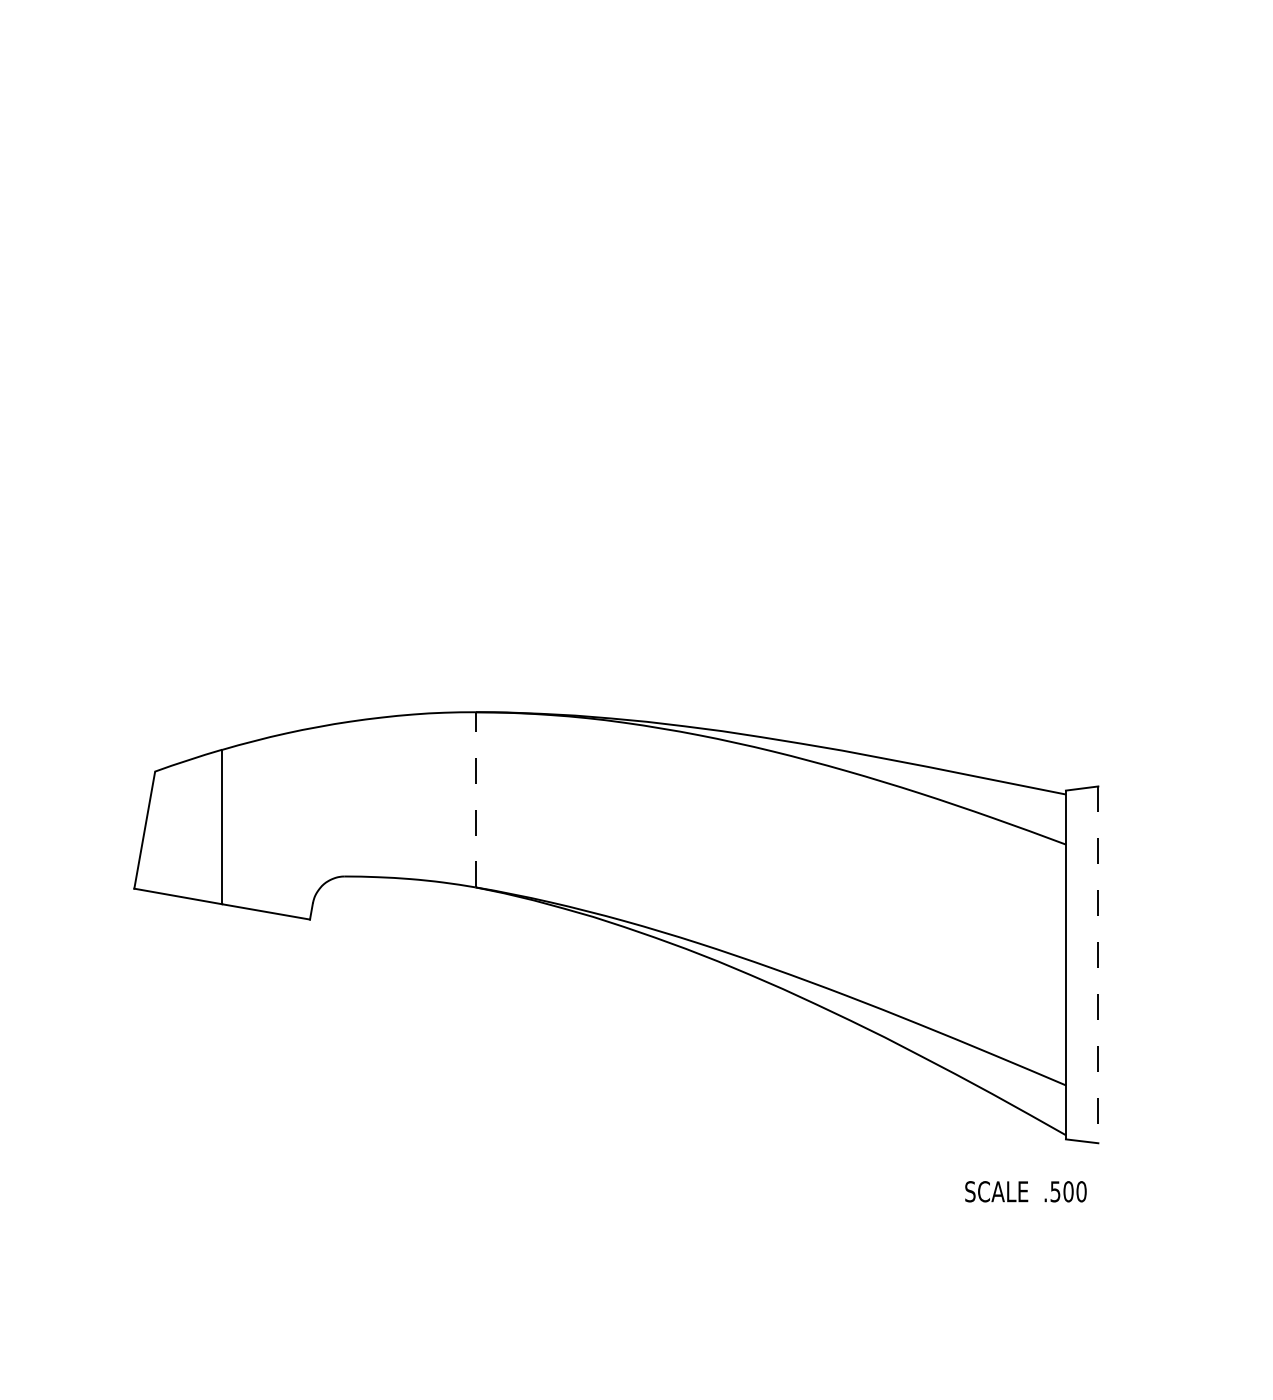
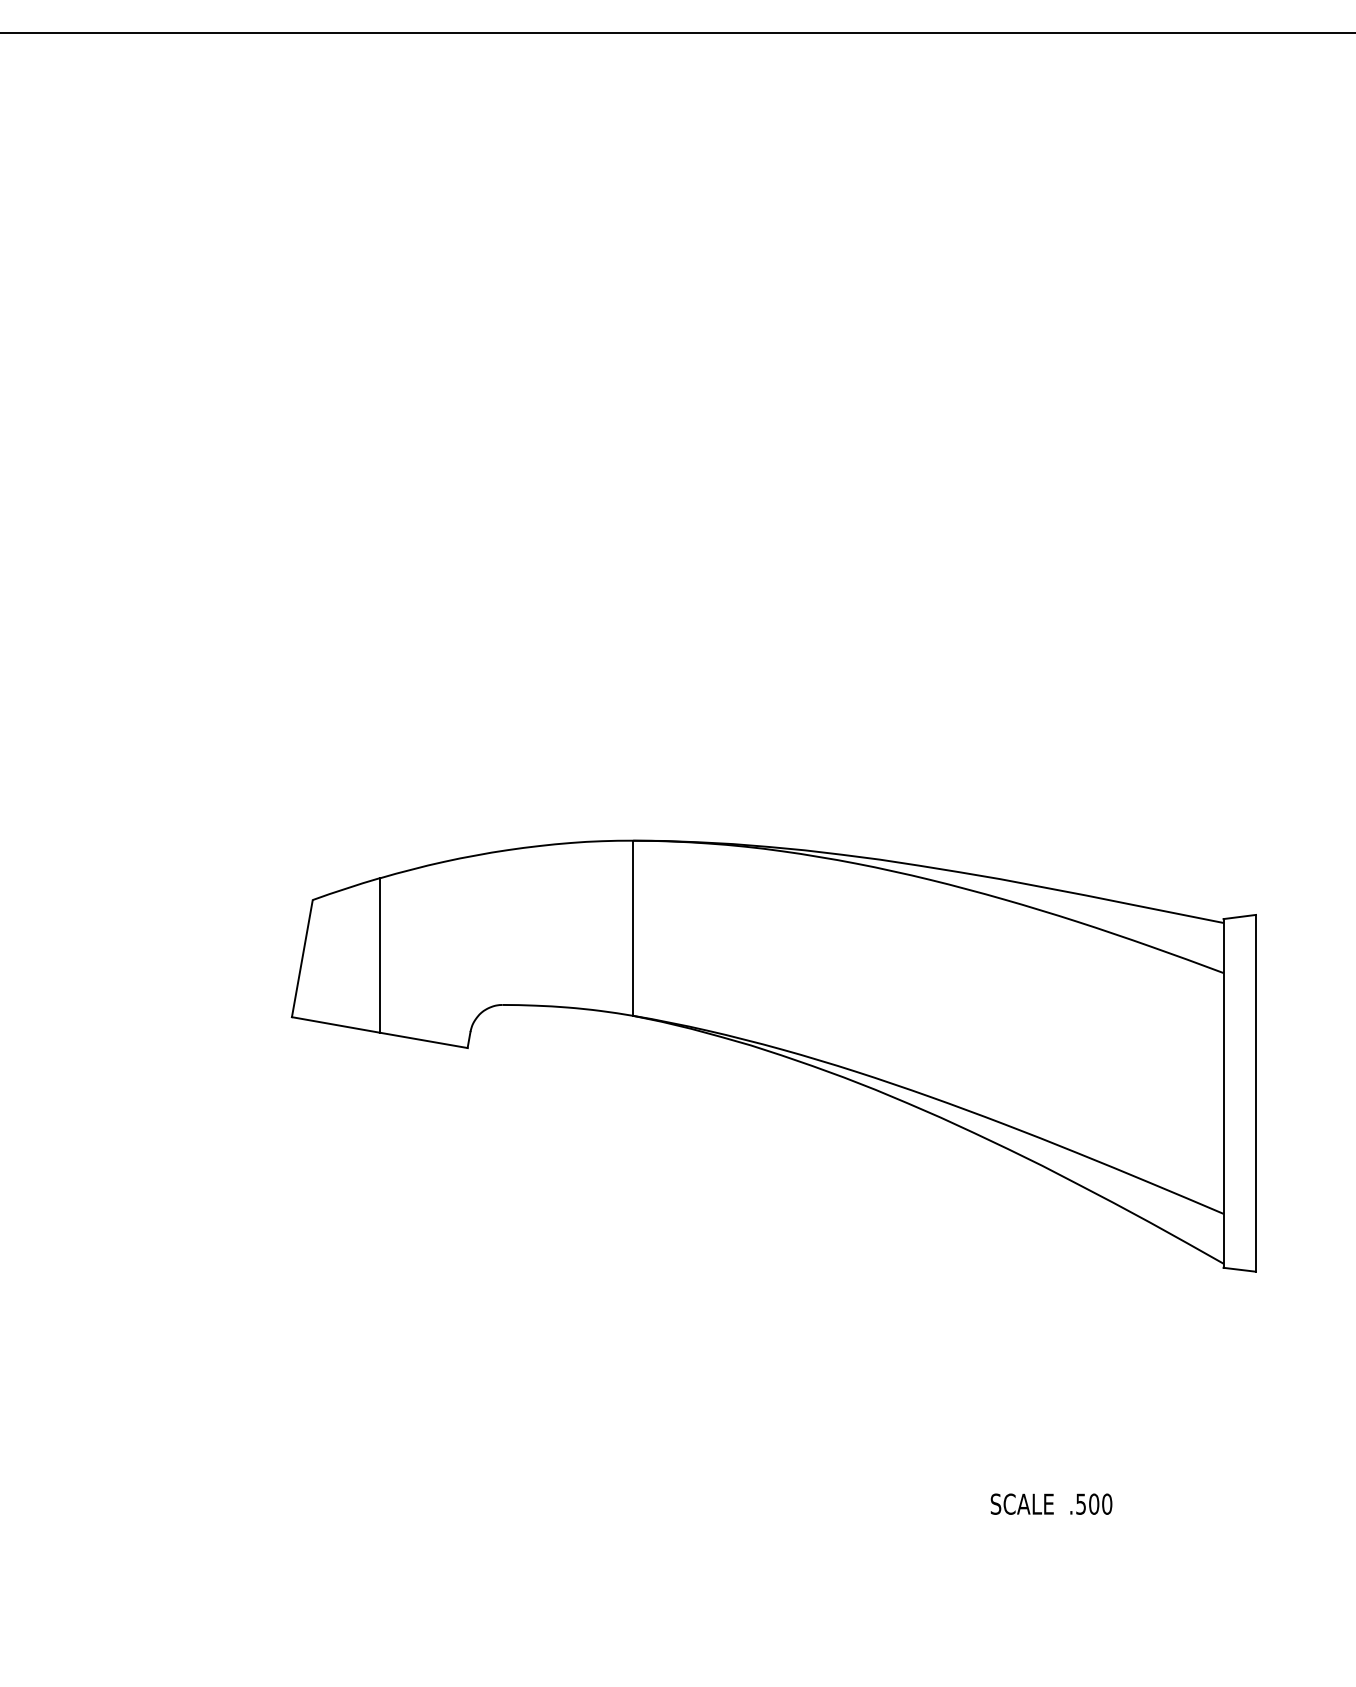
line: (475, 800) -> (633, 928), dashed -> solid
line: (1097, 965) -> (1255, 1093), dashed -> solid
text: (1025, 1191) -> (1051, 1503), moved

